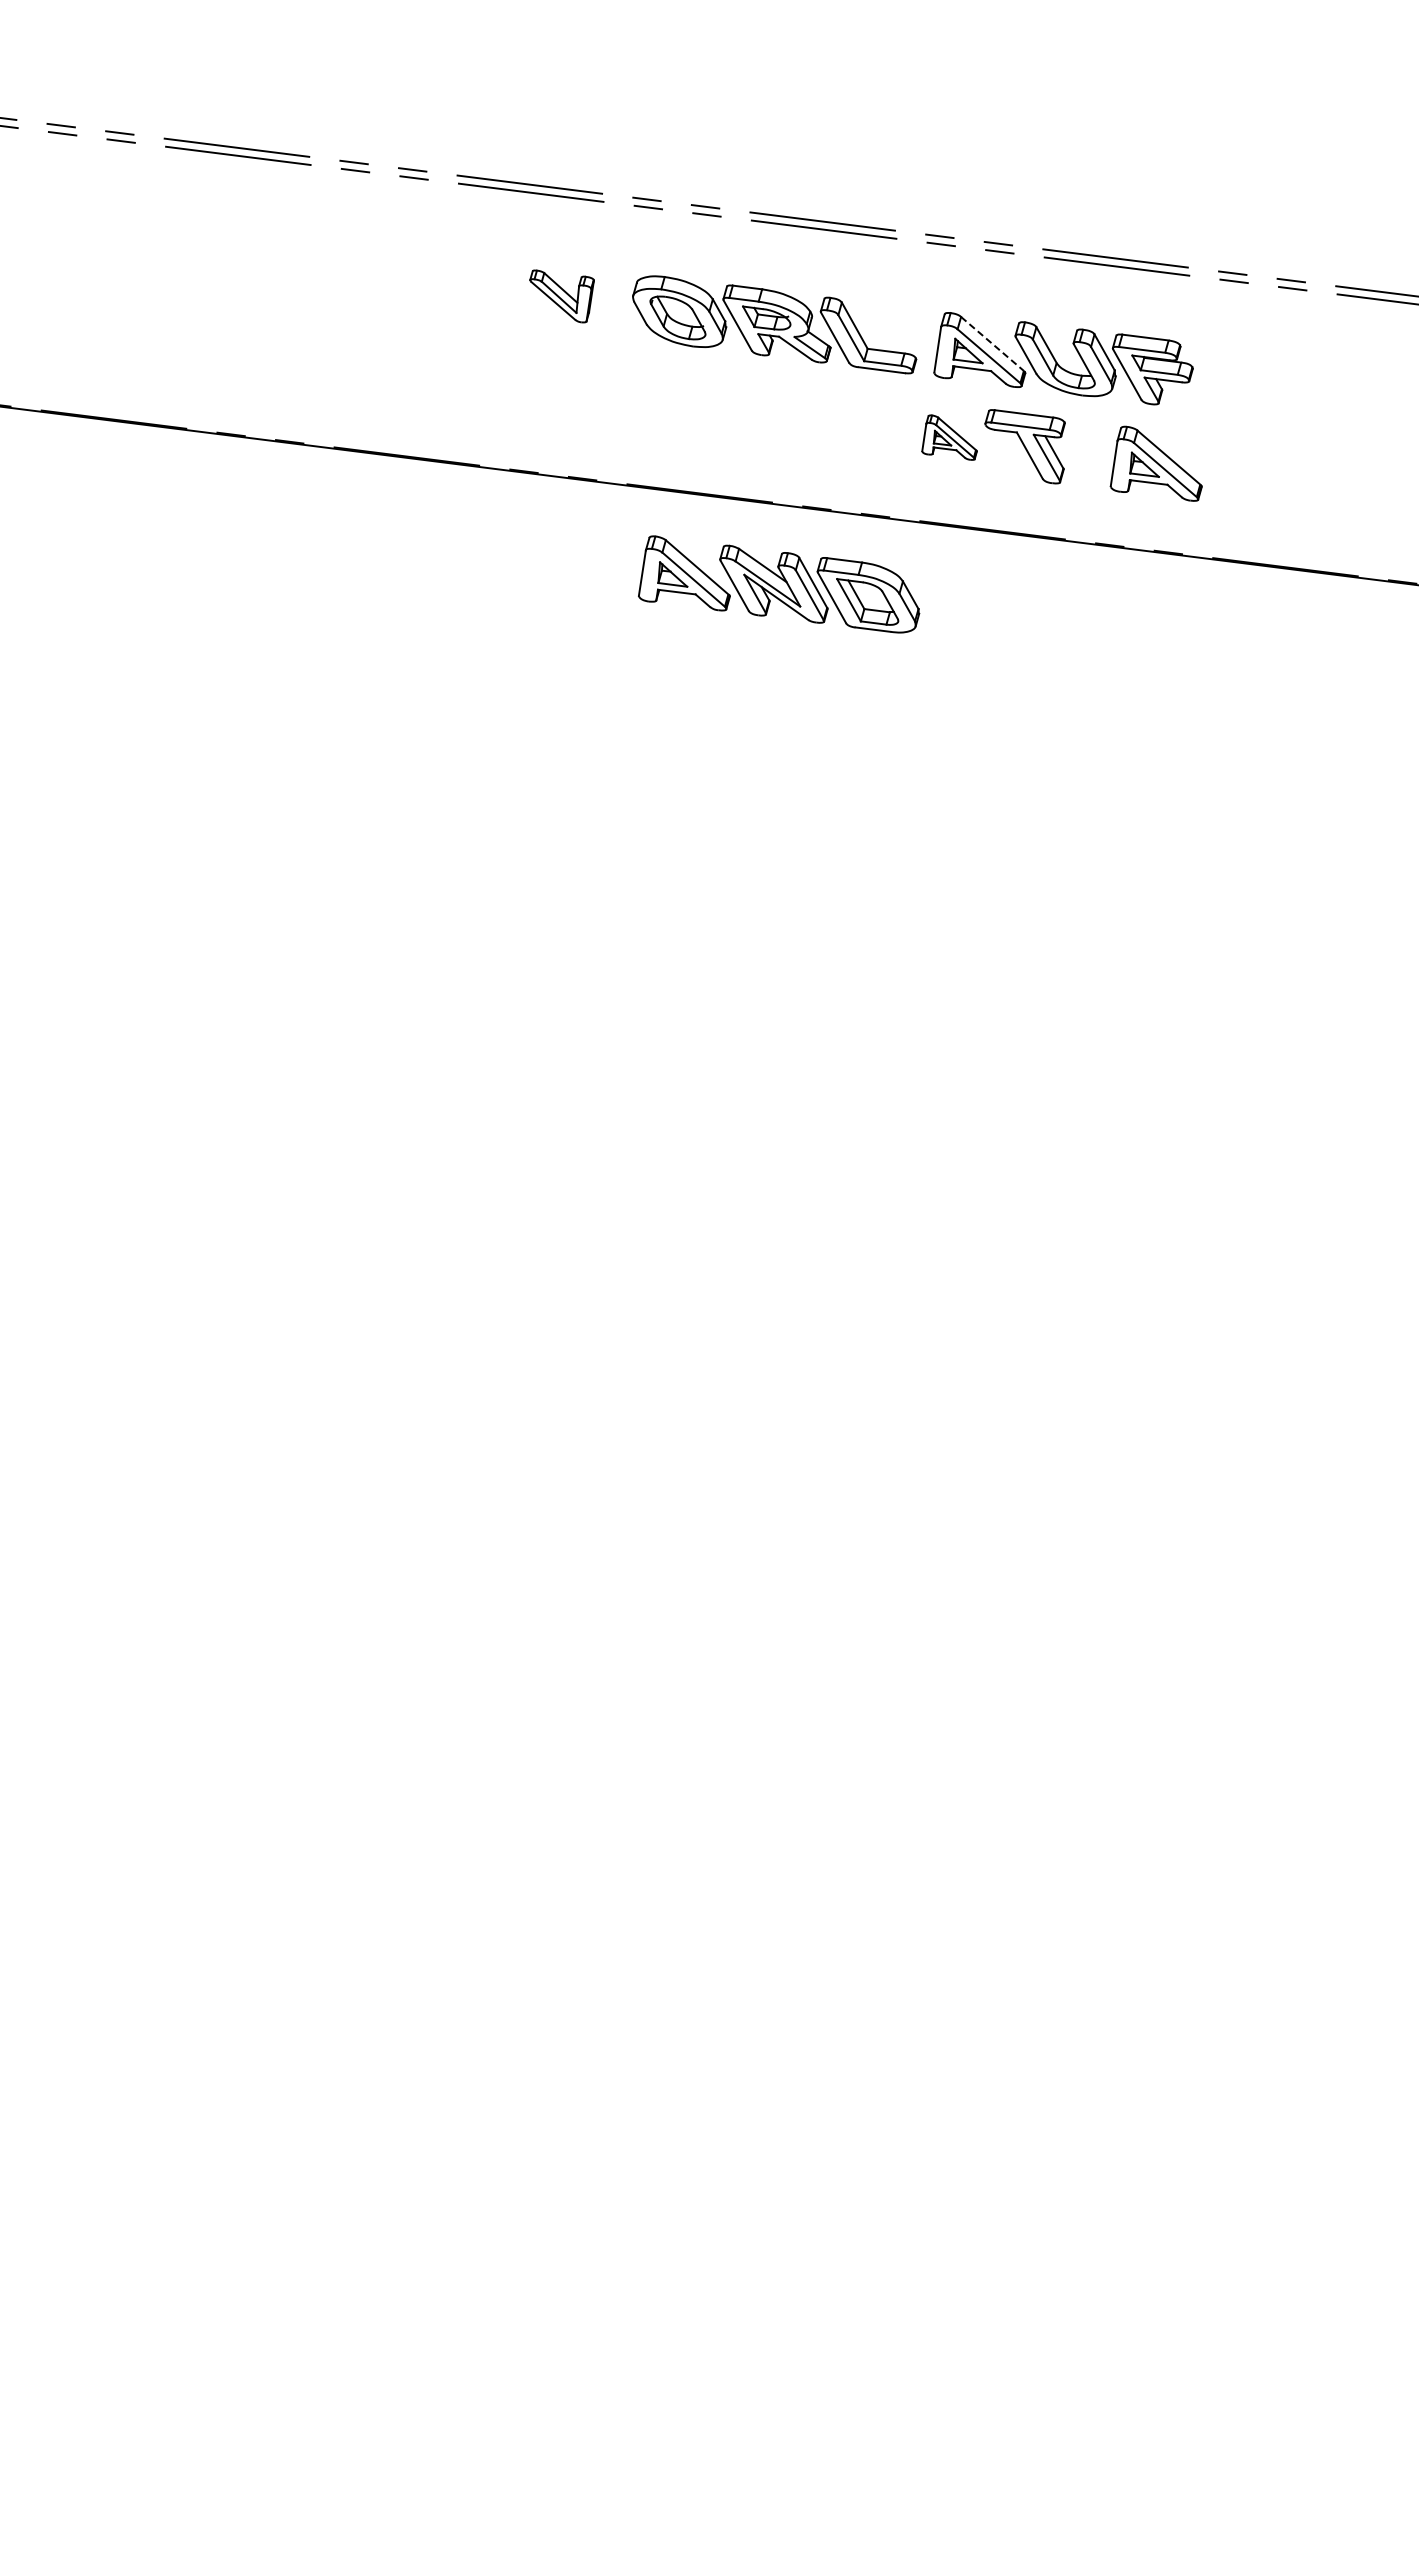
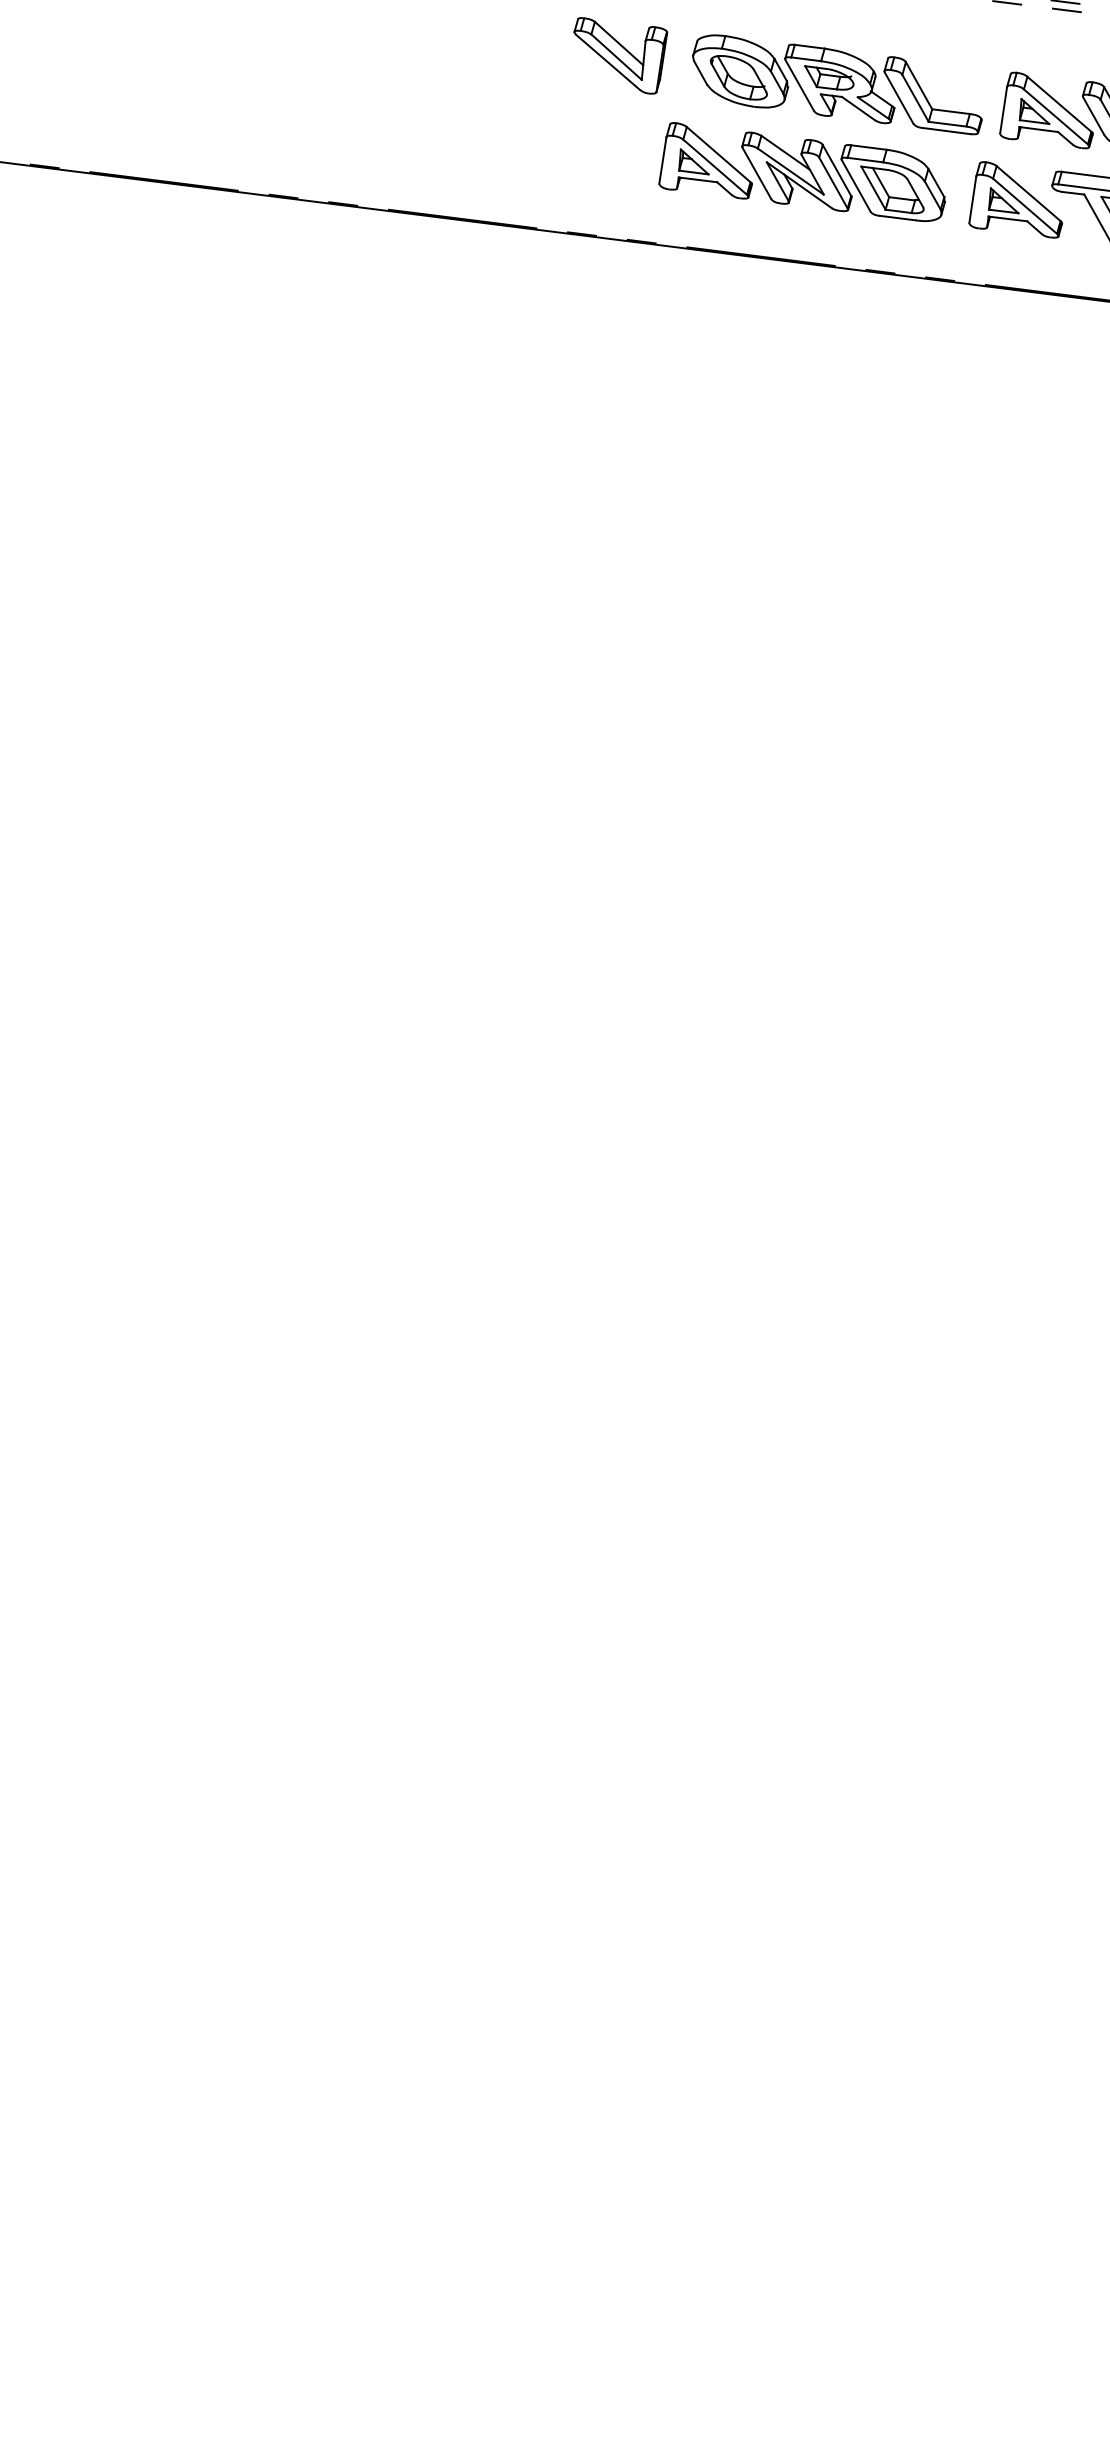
part: (561, 296) -> (620, 55), size x1.43
line: (992, 344) -> (1059, 104), dashed -> solid
part: (949, 437) -> (1015, 199), size x1.67
part: (779, 584) -> (802, 172), moved

